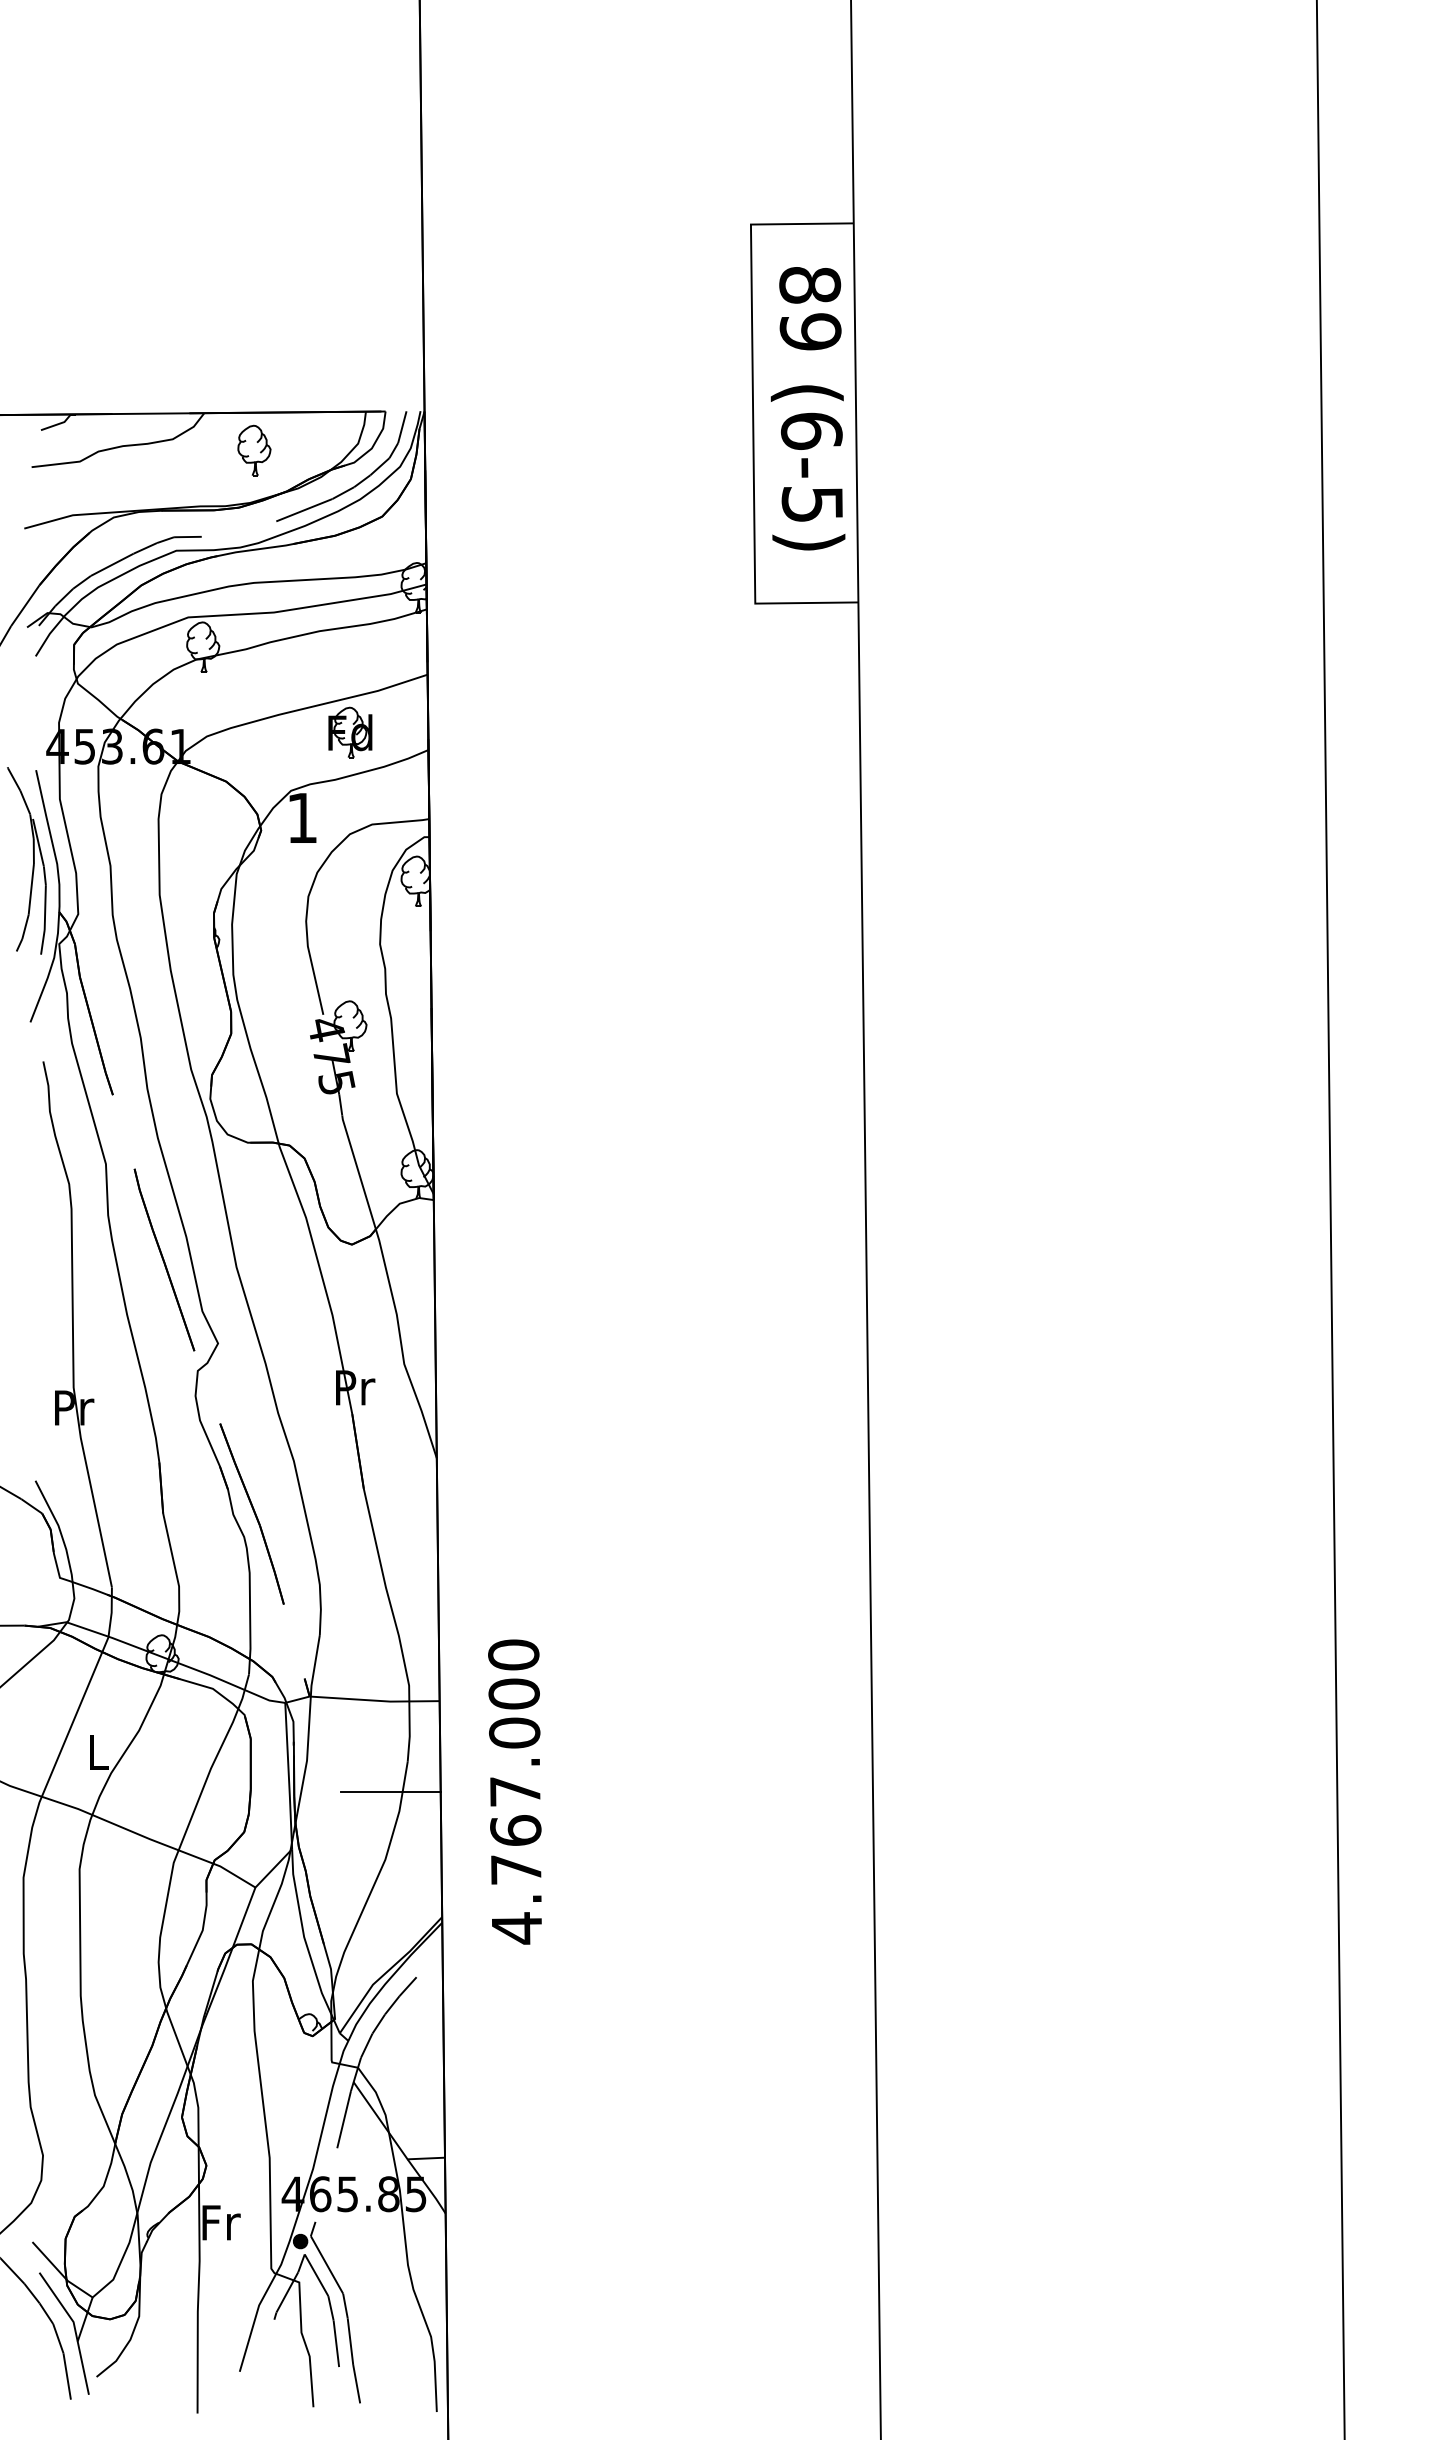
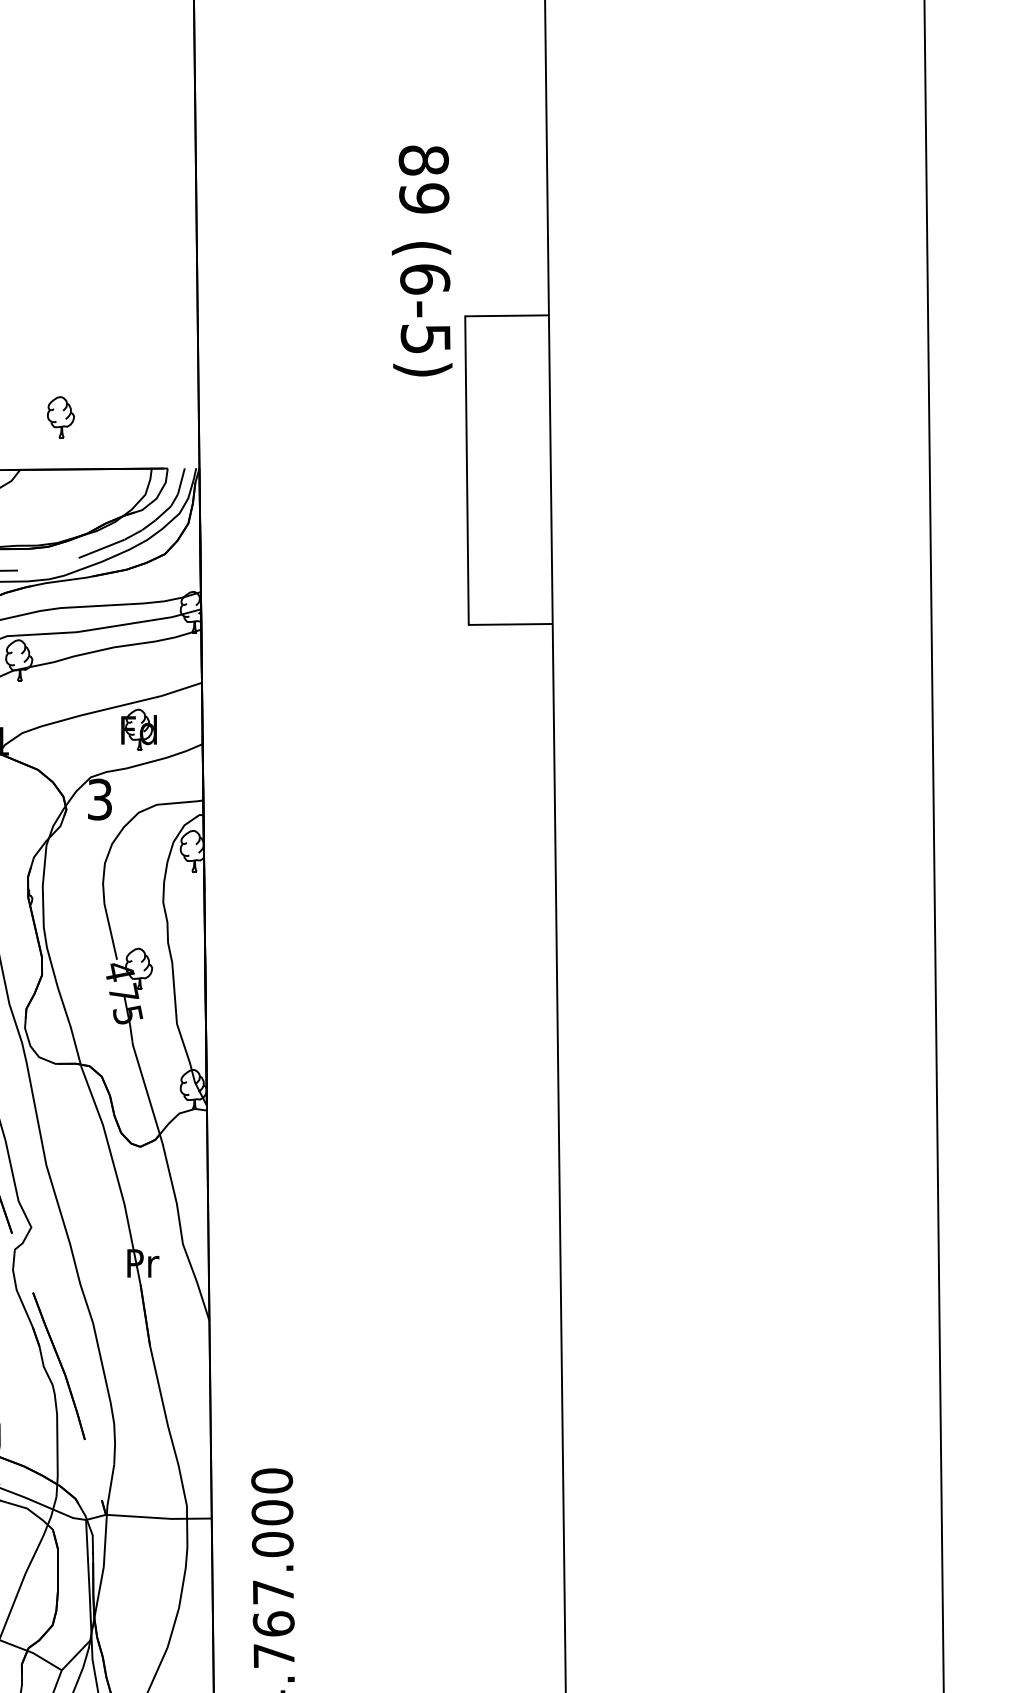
text: (807, 408) -> (421, 260), moved
part: (254, 450) -> (61, 417), moved
text: (302, 817) -> (100, 799), 1 -> 3
line: (390, 1791) -> (171, 1592), removed

